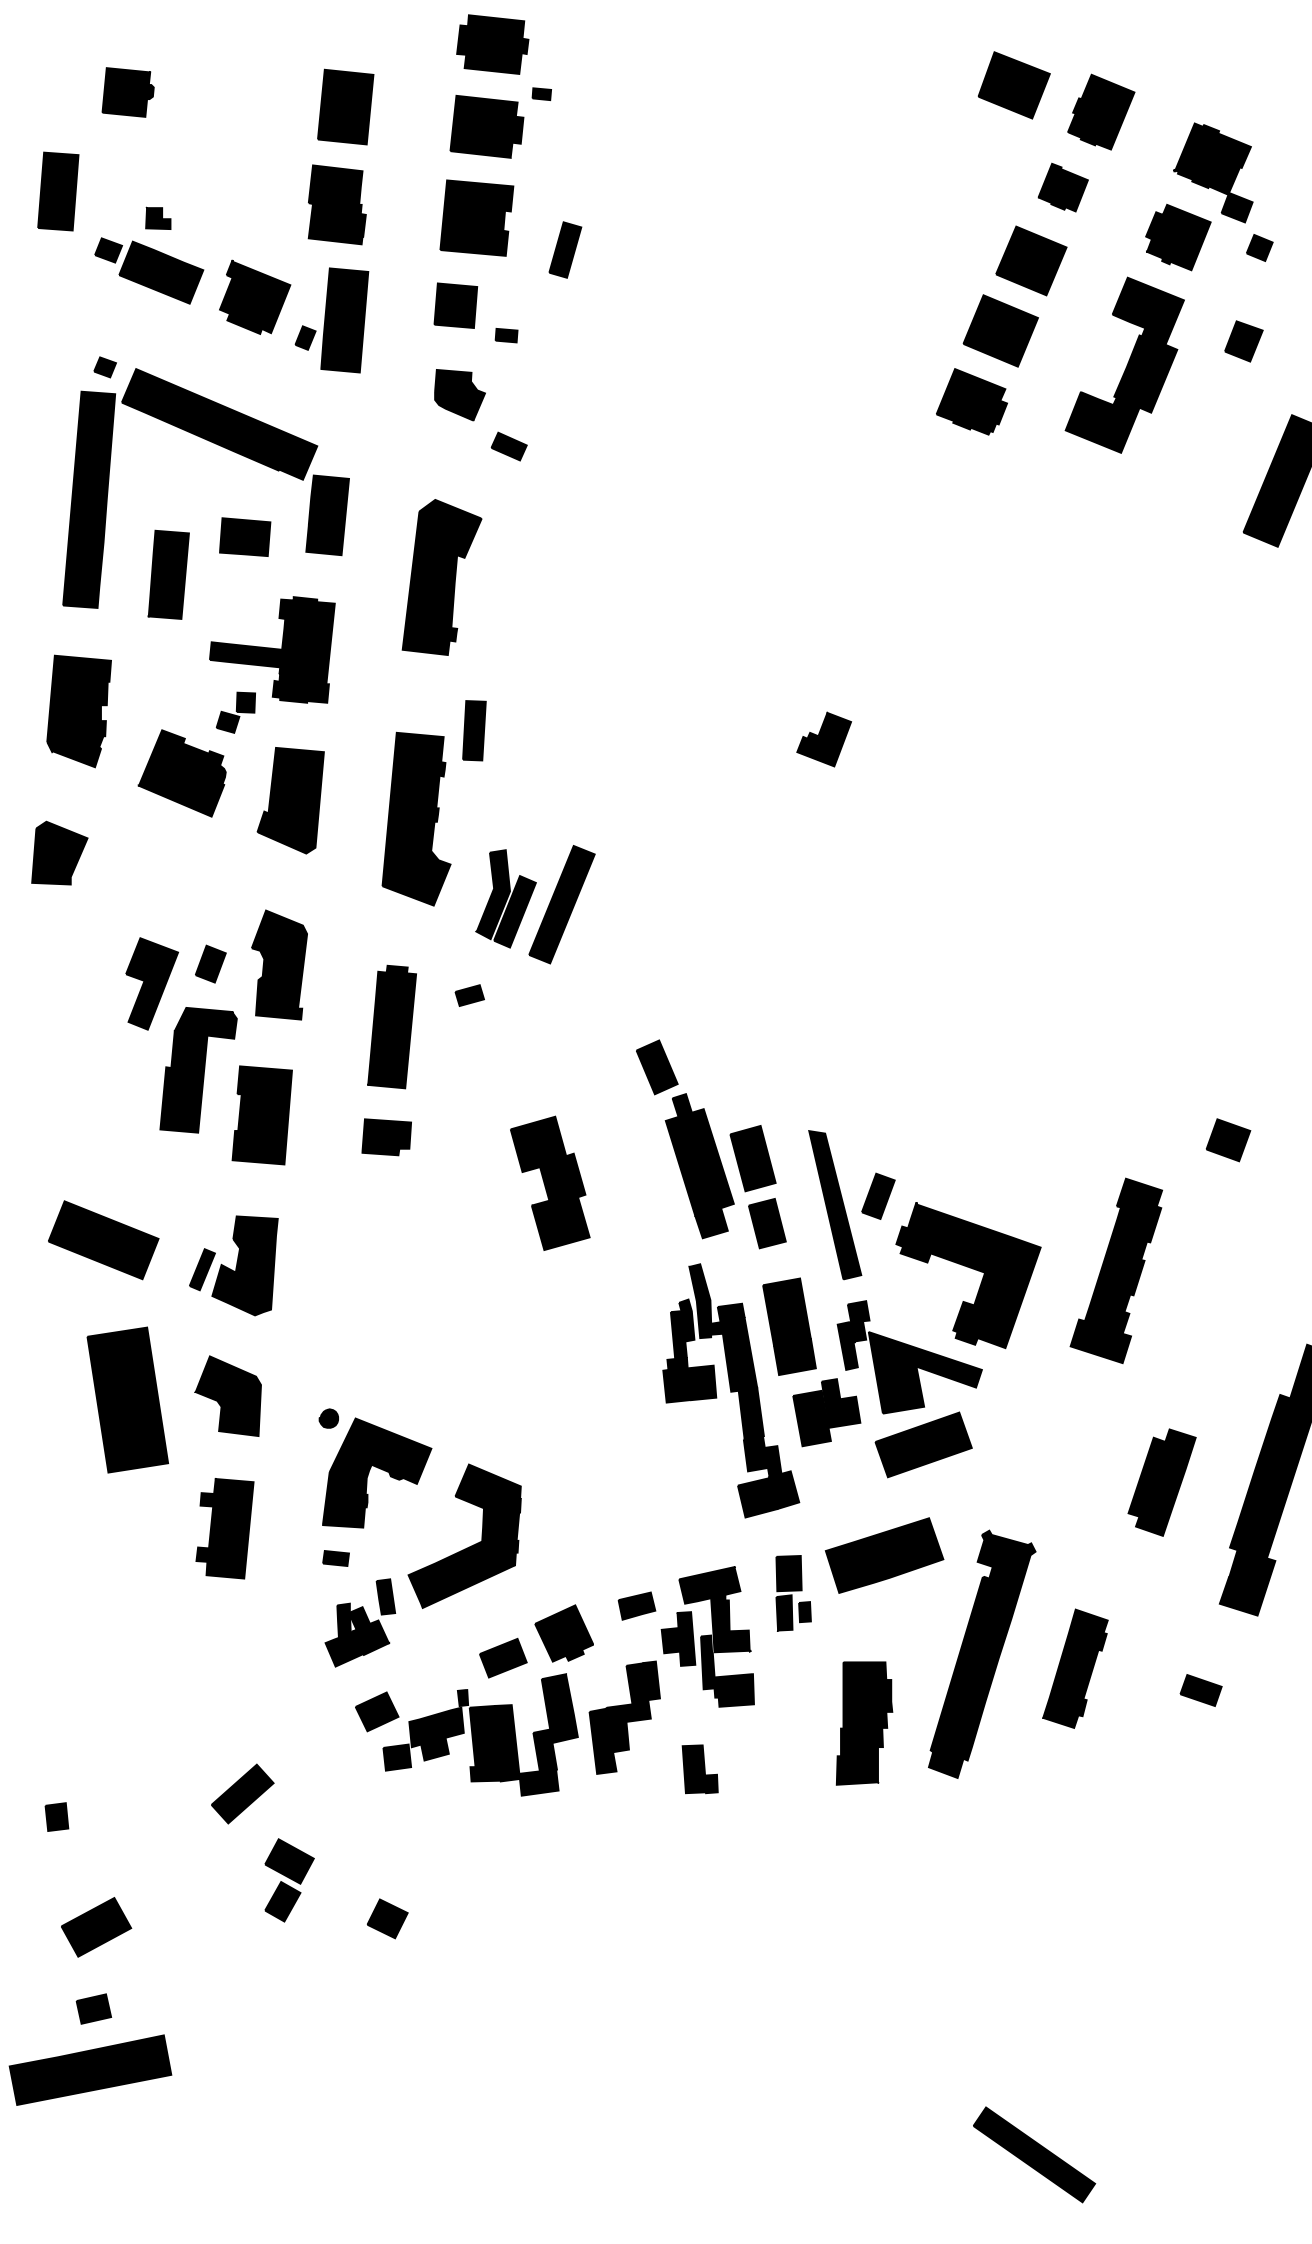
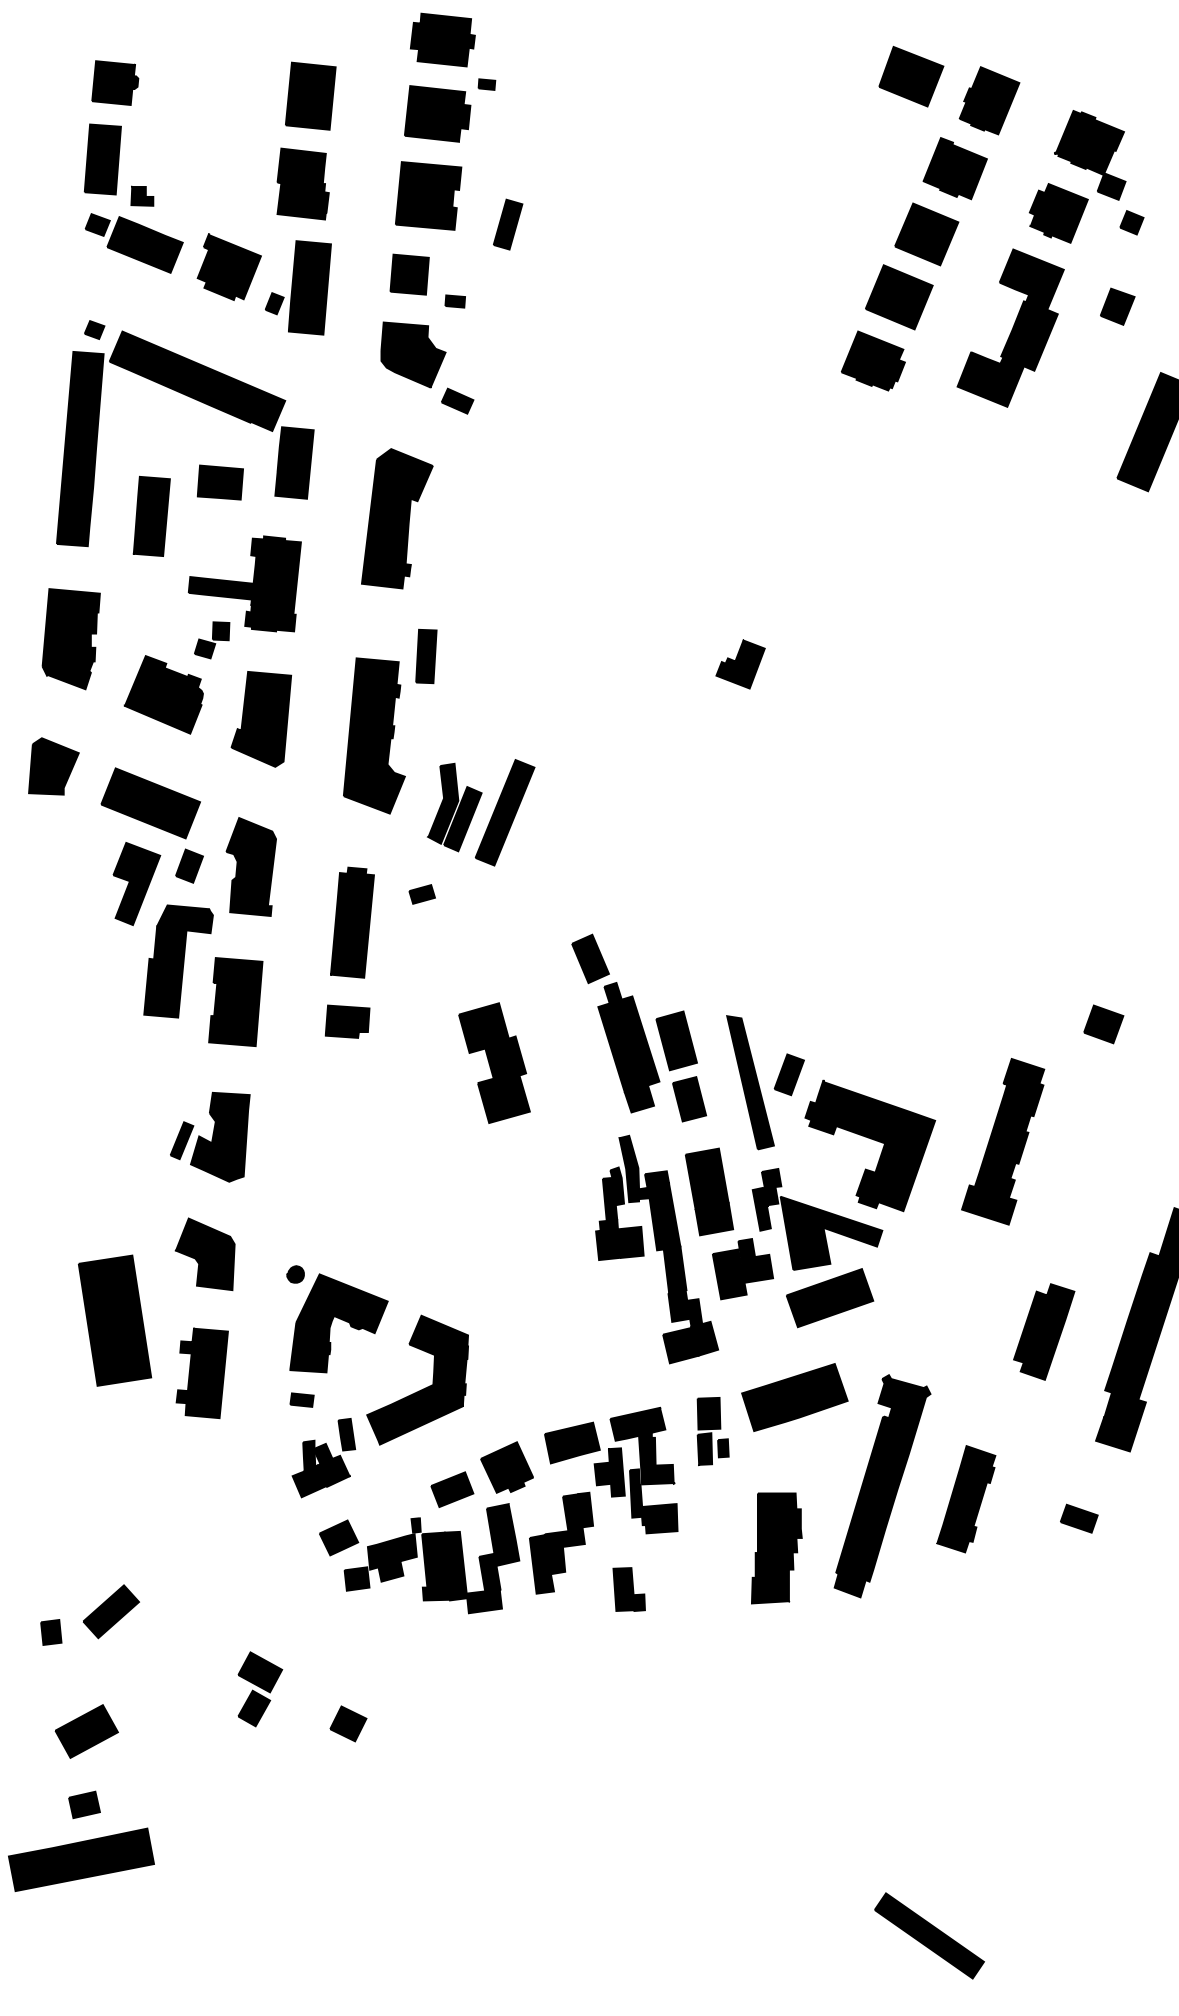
part: (1063, 187) -> (955, 168), size x1.43
part: (58, 191) -> (103, 159), moved
part: (459, 395) -> (412, 355), size x1.43
part: (103, 1240) -> (150, 803), moved
part: (127, 1399) -> (114, 1320), moved
part: (636, 1605) -> (571, 1442), size x1.67
part: (242, 1793) -> (111, 1611), moved

